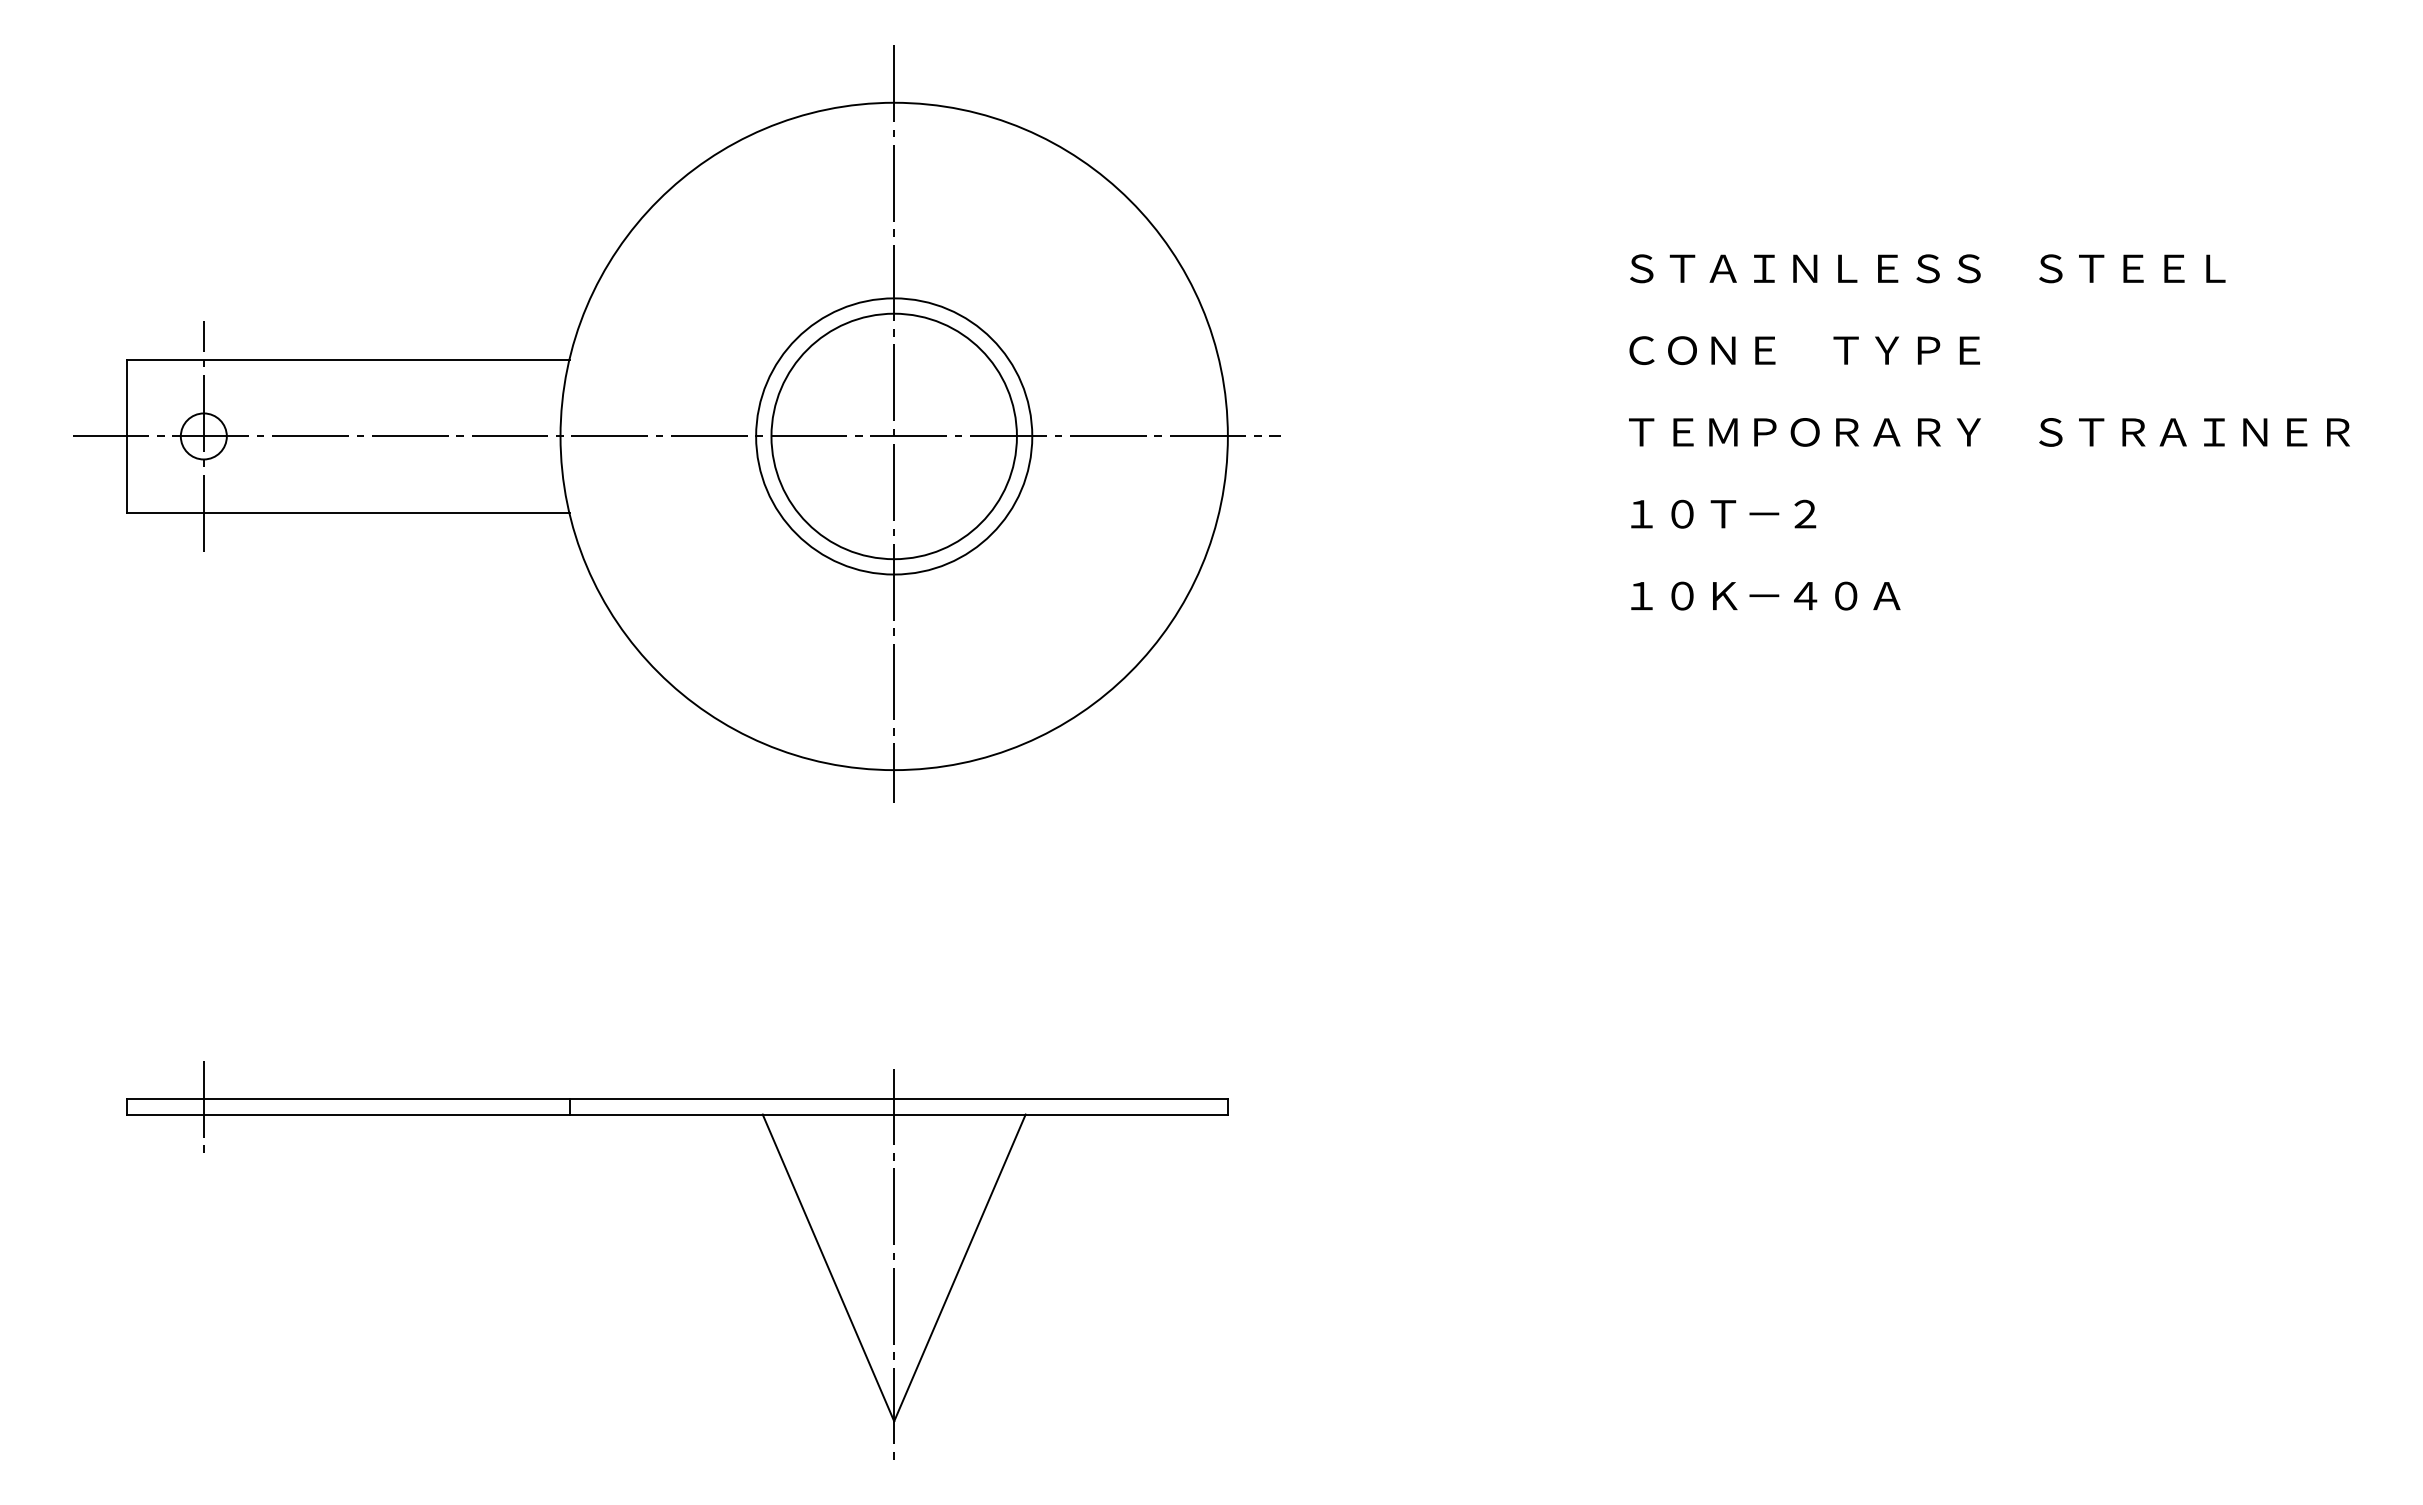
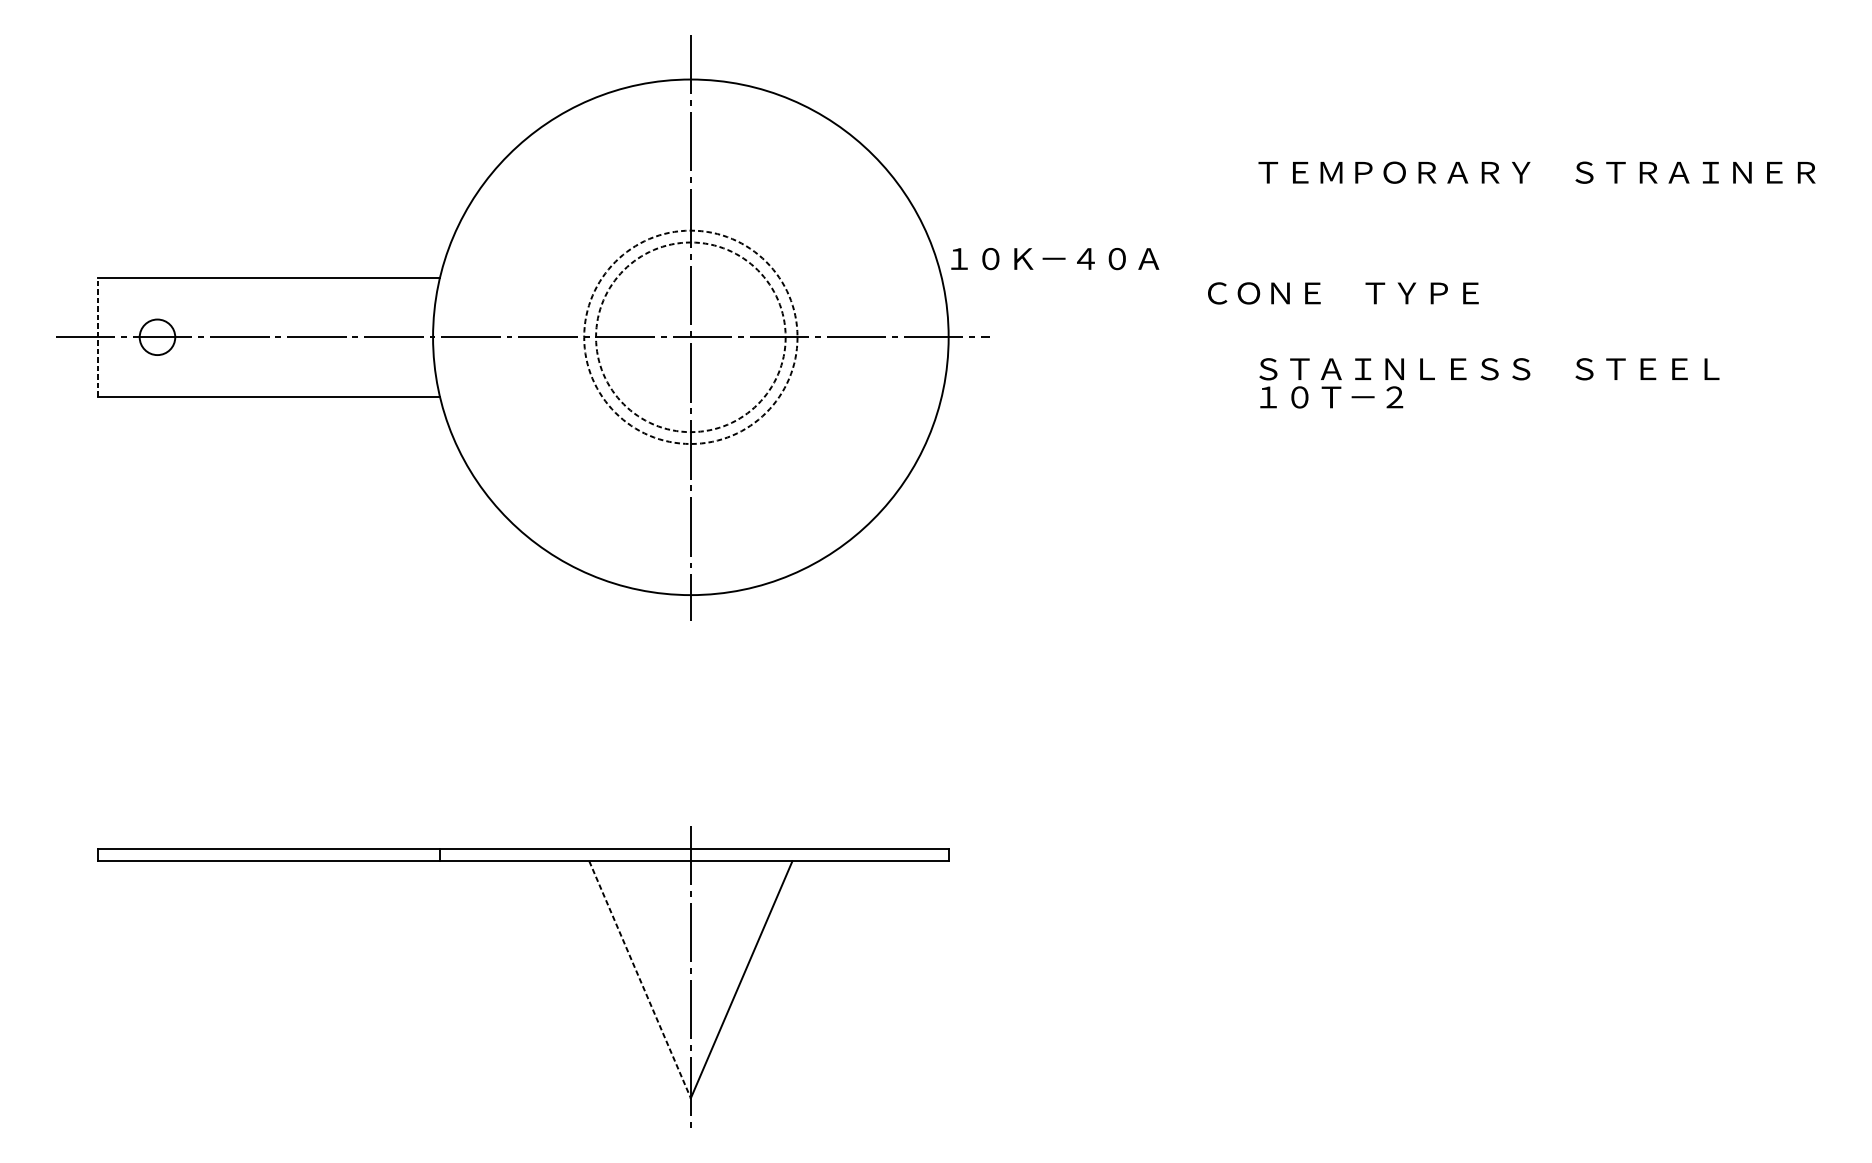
text: (1927, 268) -> (1489, 369), moved
text: (1804, 350) -> (1343, 293), moved
text: (1989, 432) -> (1537, 172), moved
line: (127, 436) -> (98, 337), solid -> dashed
line: (203, 436) -> (157, 337), removed
circle: (893, 436) -> (690, 337), solid -> dashed
circle: (894, 436) -> (691, 337), solid -> dashed
text: (1765, 595) -> (1054, 258), moved
line: (203, 1106) -> (157, 855), removed
line: (828, 1267) -> (640, 979), solid -> dashed

